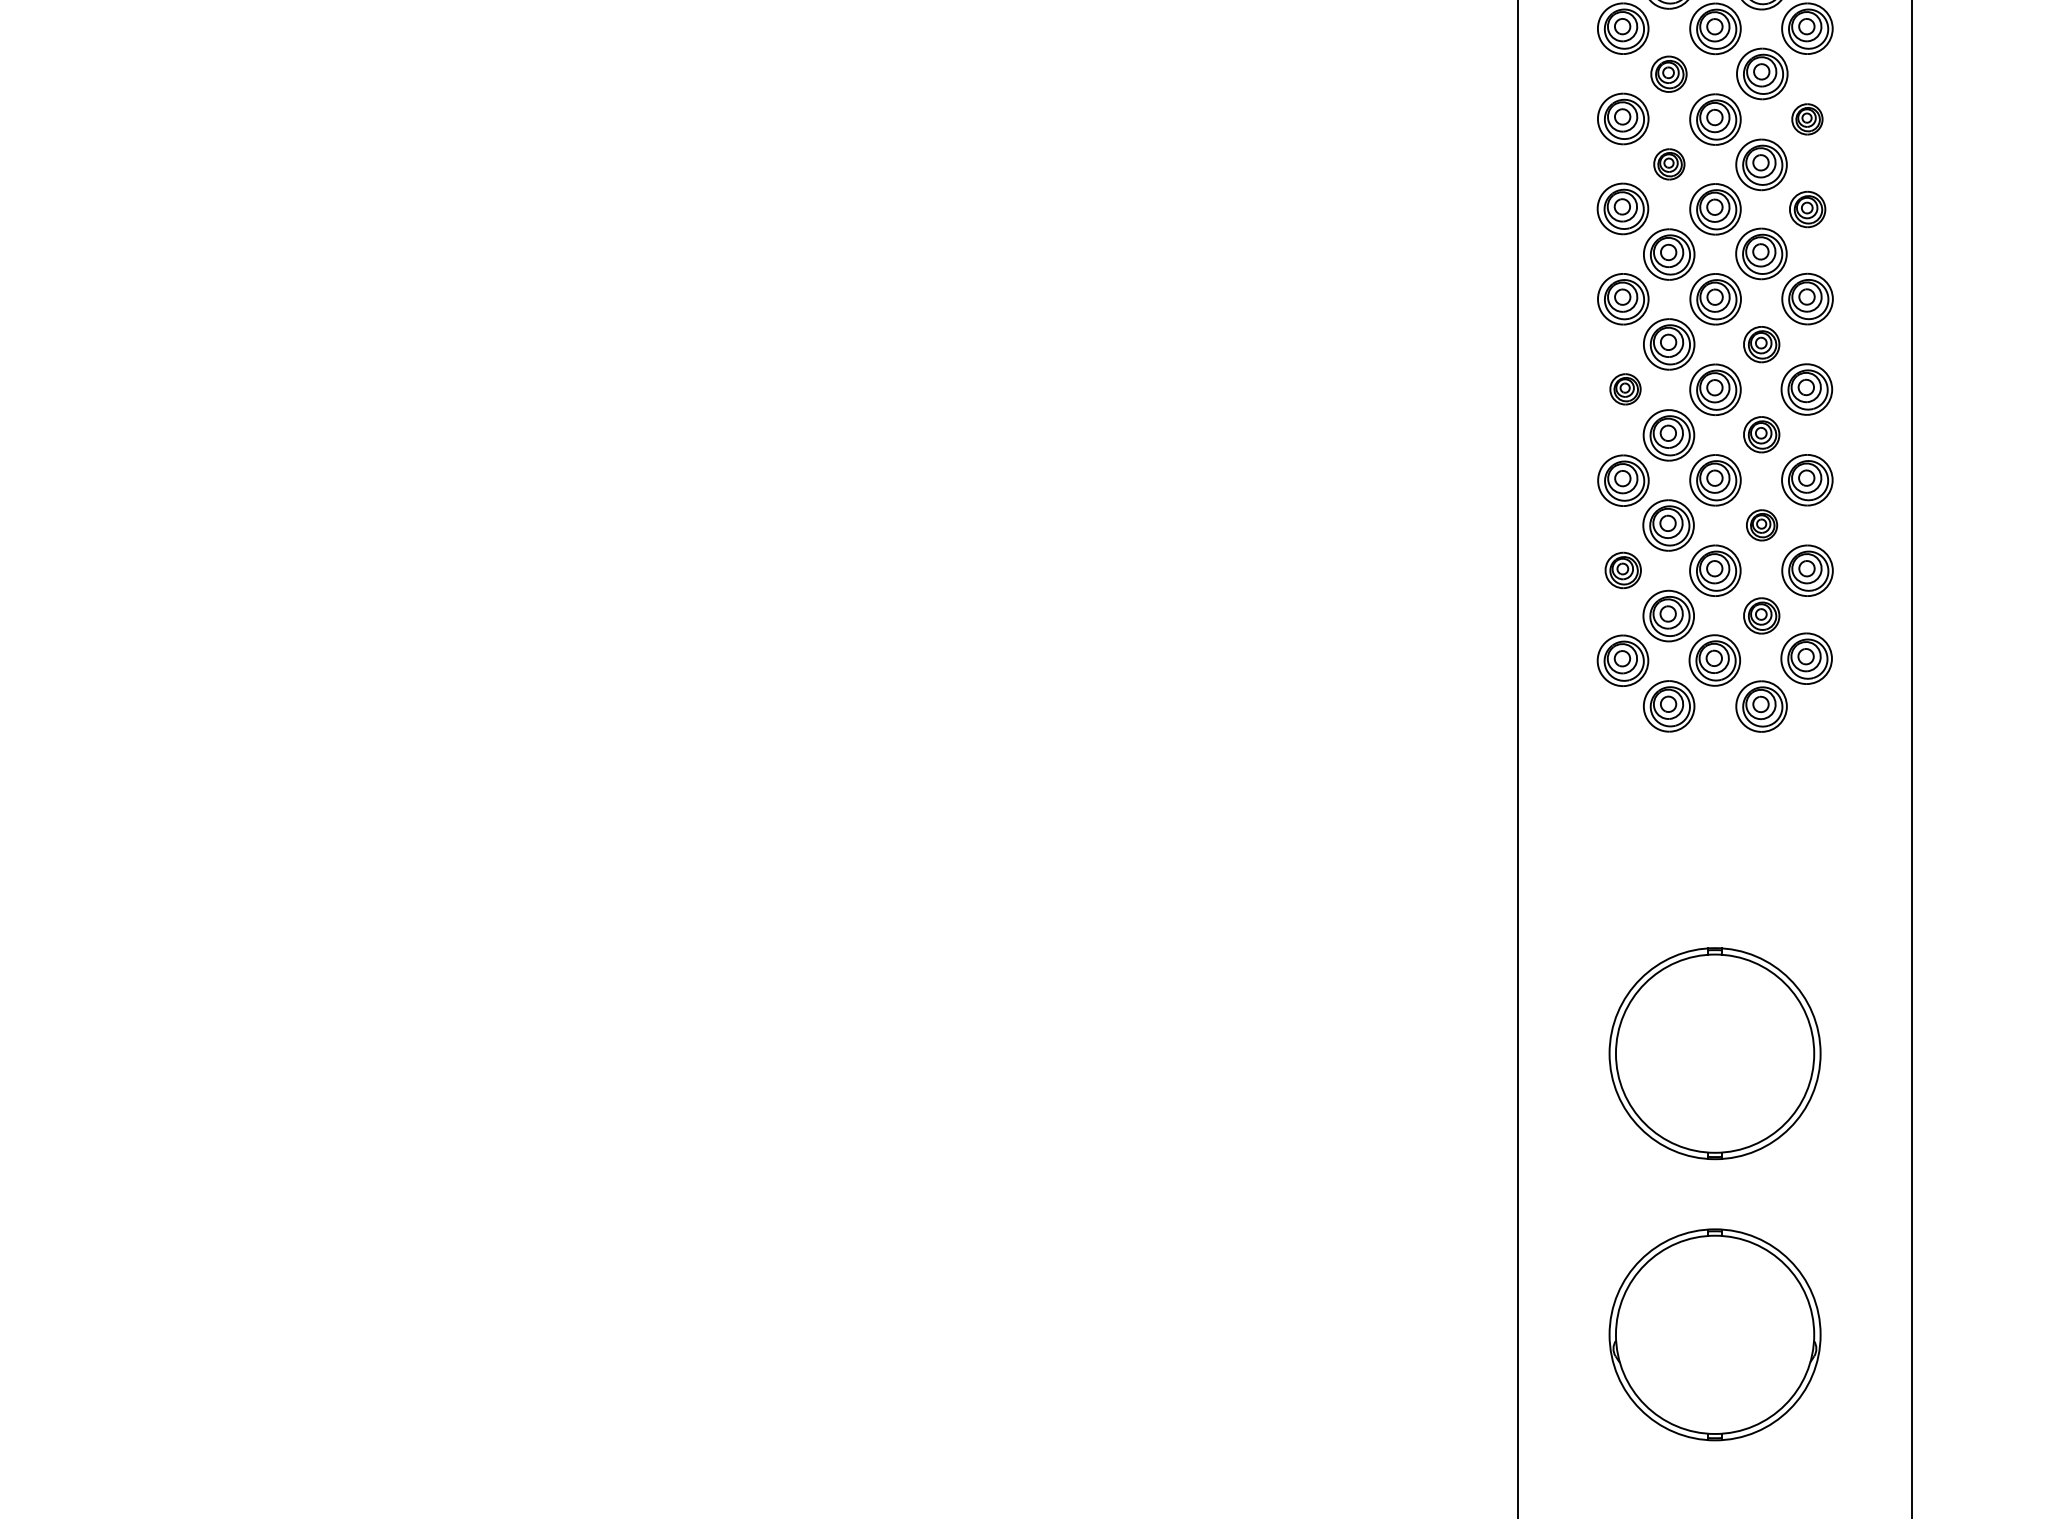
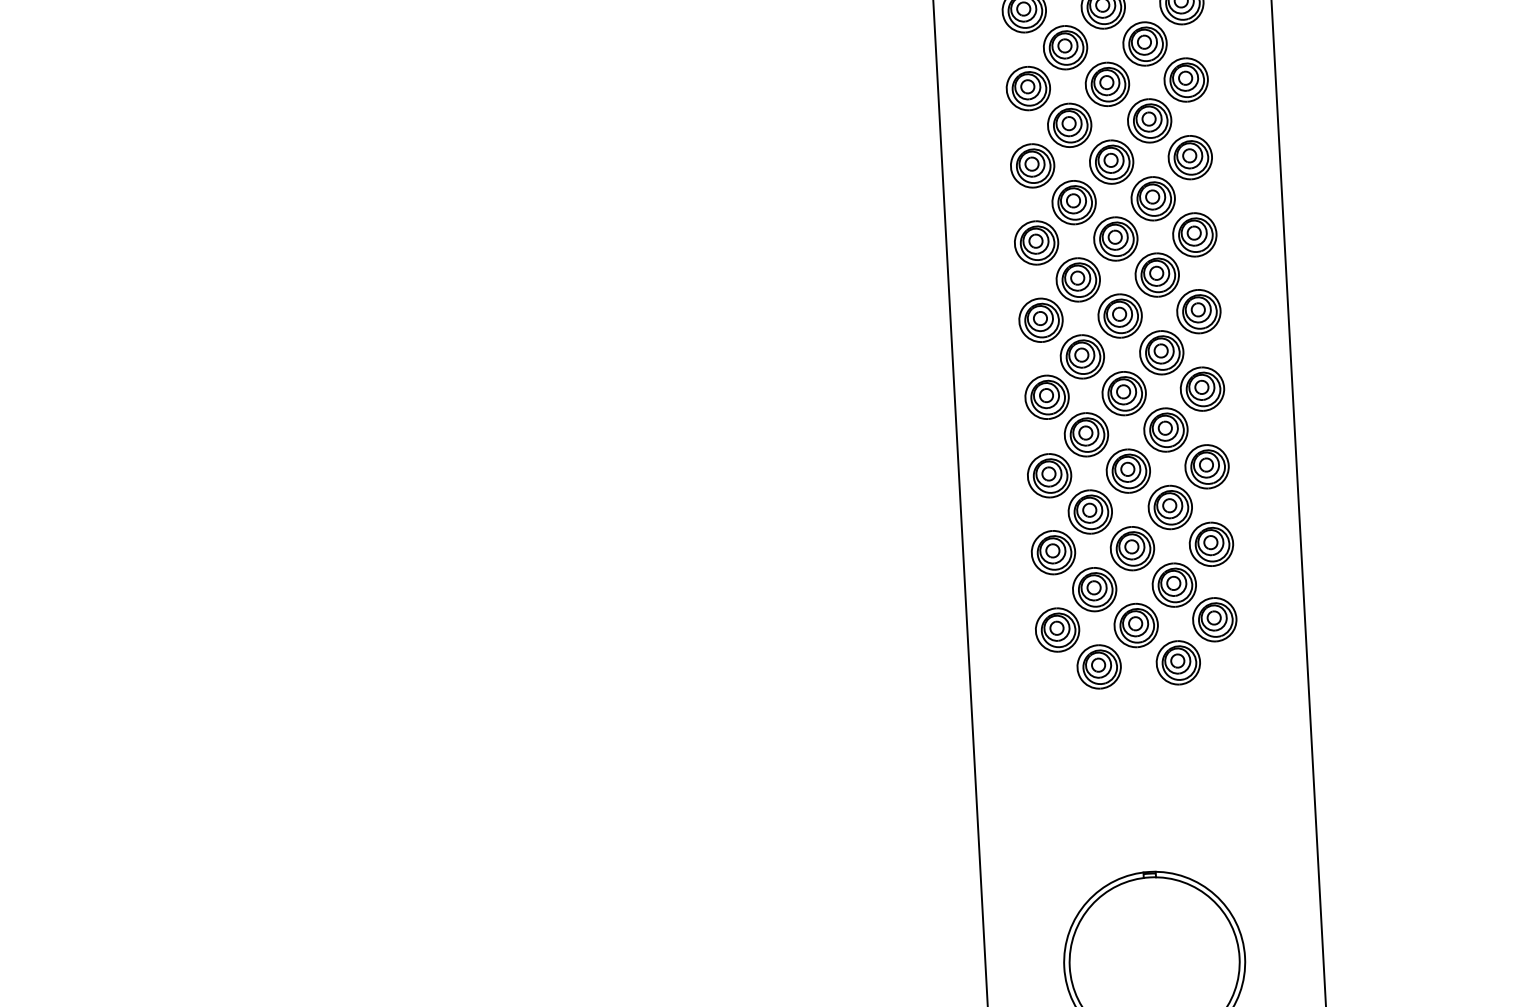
part: (1668, 74) -> (1069, 125), size x1.43
part: (1807, 119) -> (1190, 157), size x1.67
part: (1669, 164) -> (1074, 202), size x1.67
part: (1807, 209) -> (1194, 234), size x1.43
part: (1761, 344) -> (1161, 352), size x1.43
part: (1625, 389) -> (1047, 397), size x1.67
part: (1761, 434) -> (1165, 429), size x1.43
part: (1761, 525) -> (1169, 507), size x1.67
part: (1623, 570) -> (1053, 552), size x1.43
part: (1761, 615) -> (1174, 584), size x1.43

